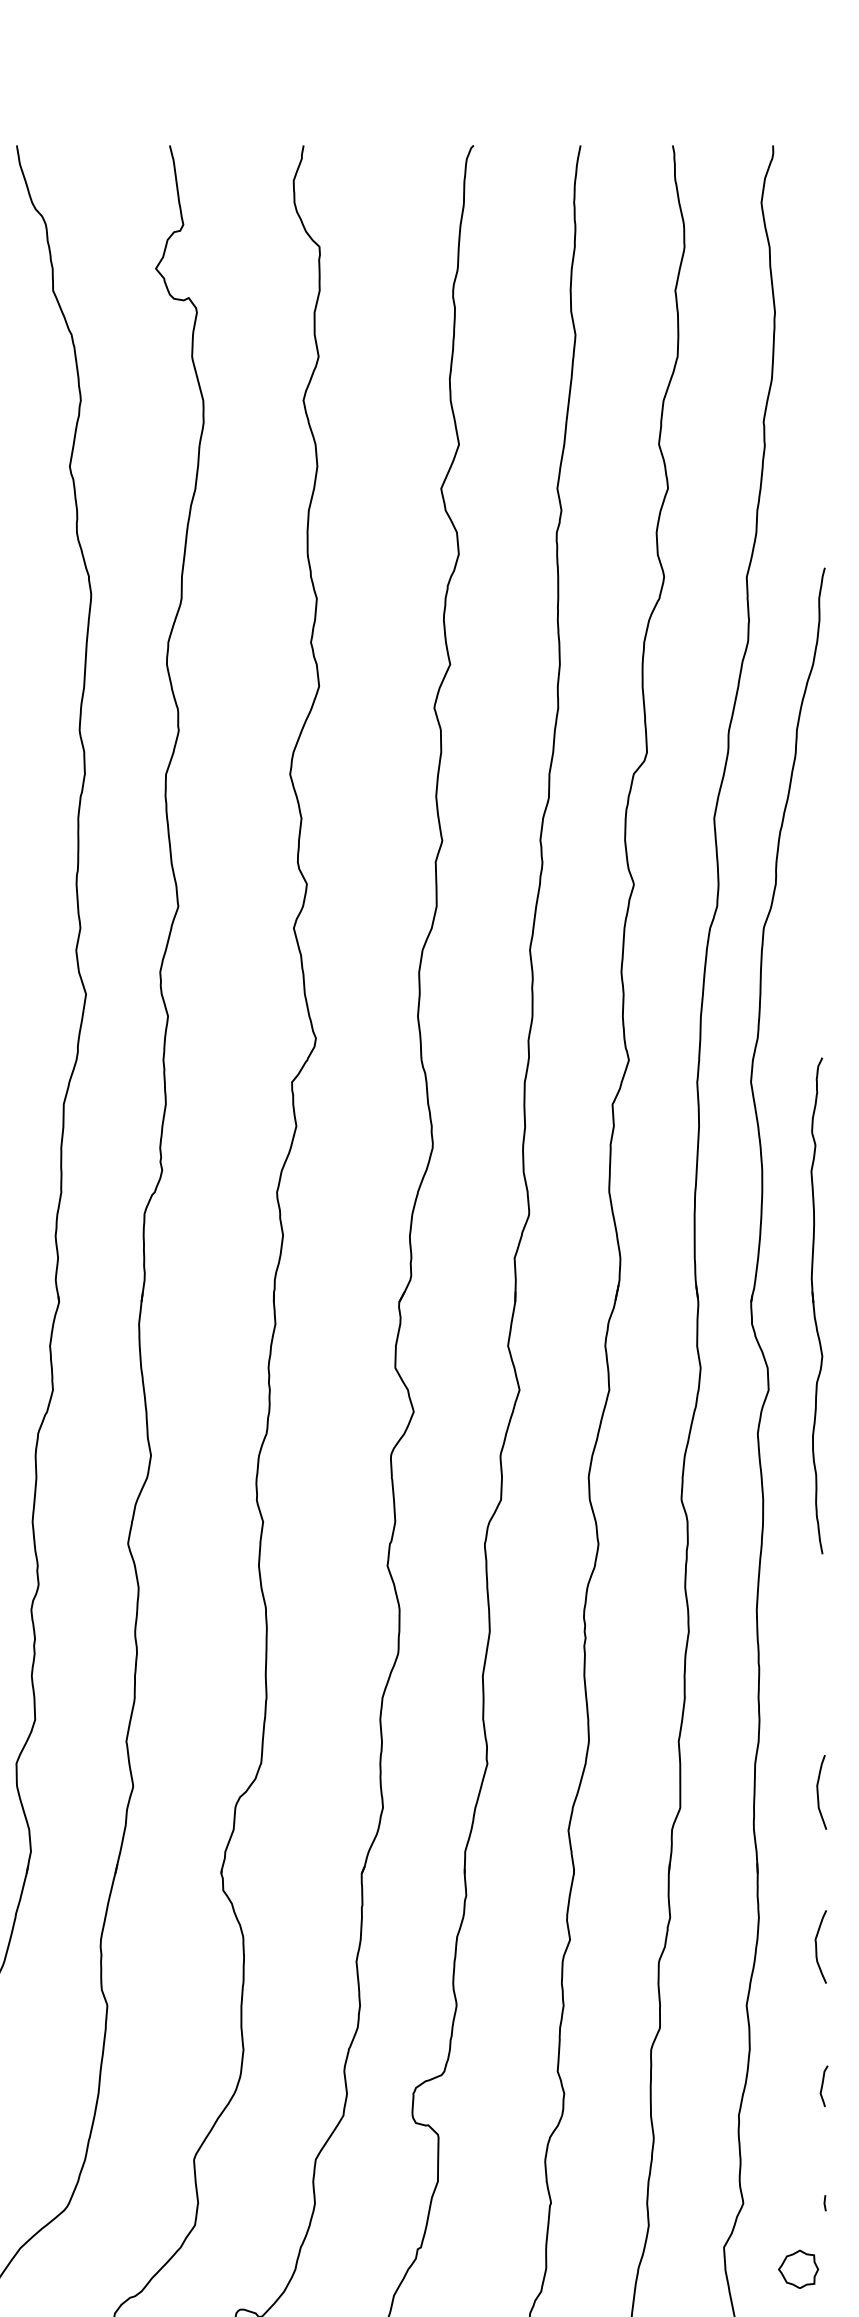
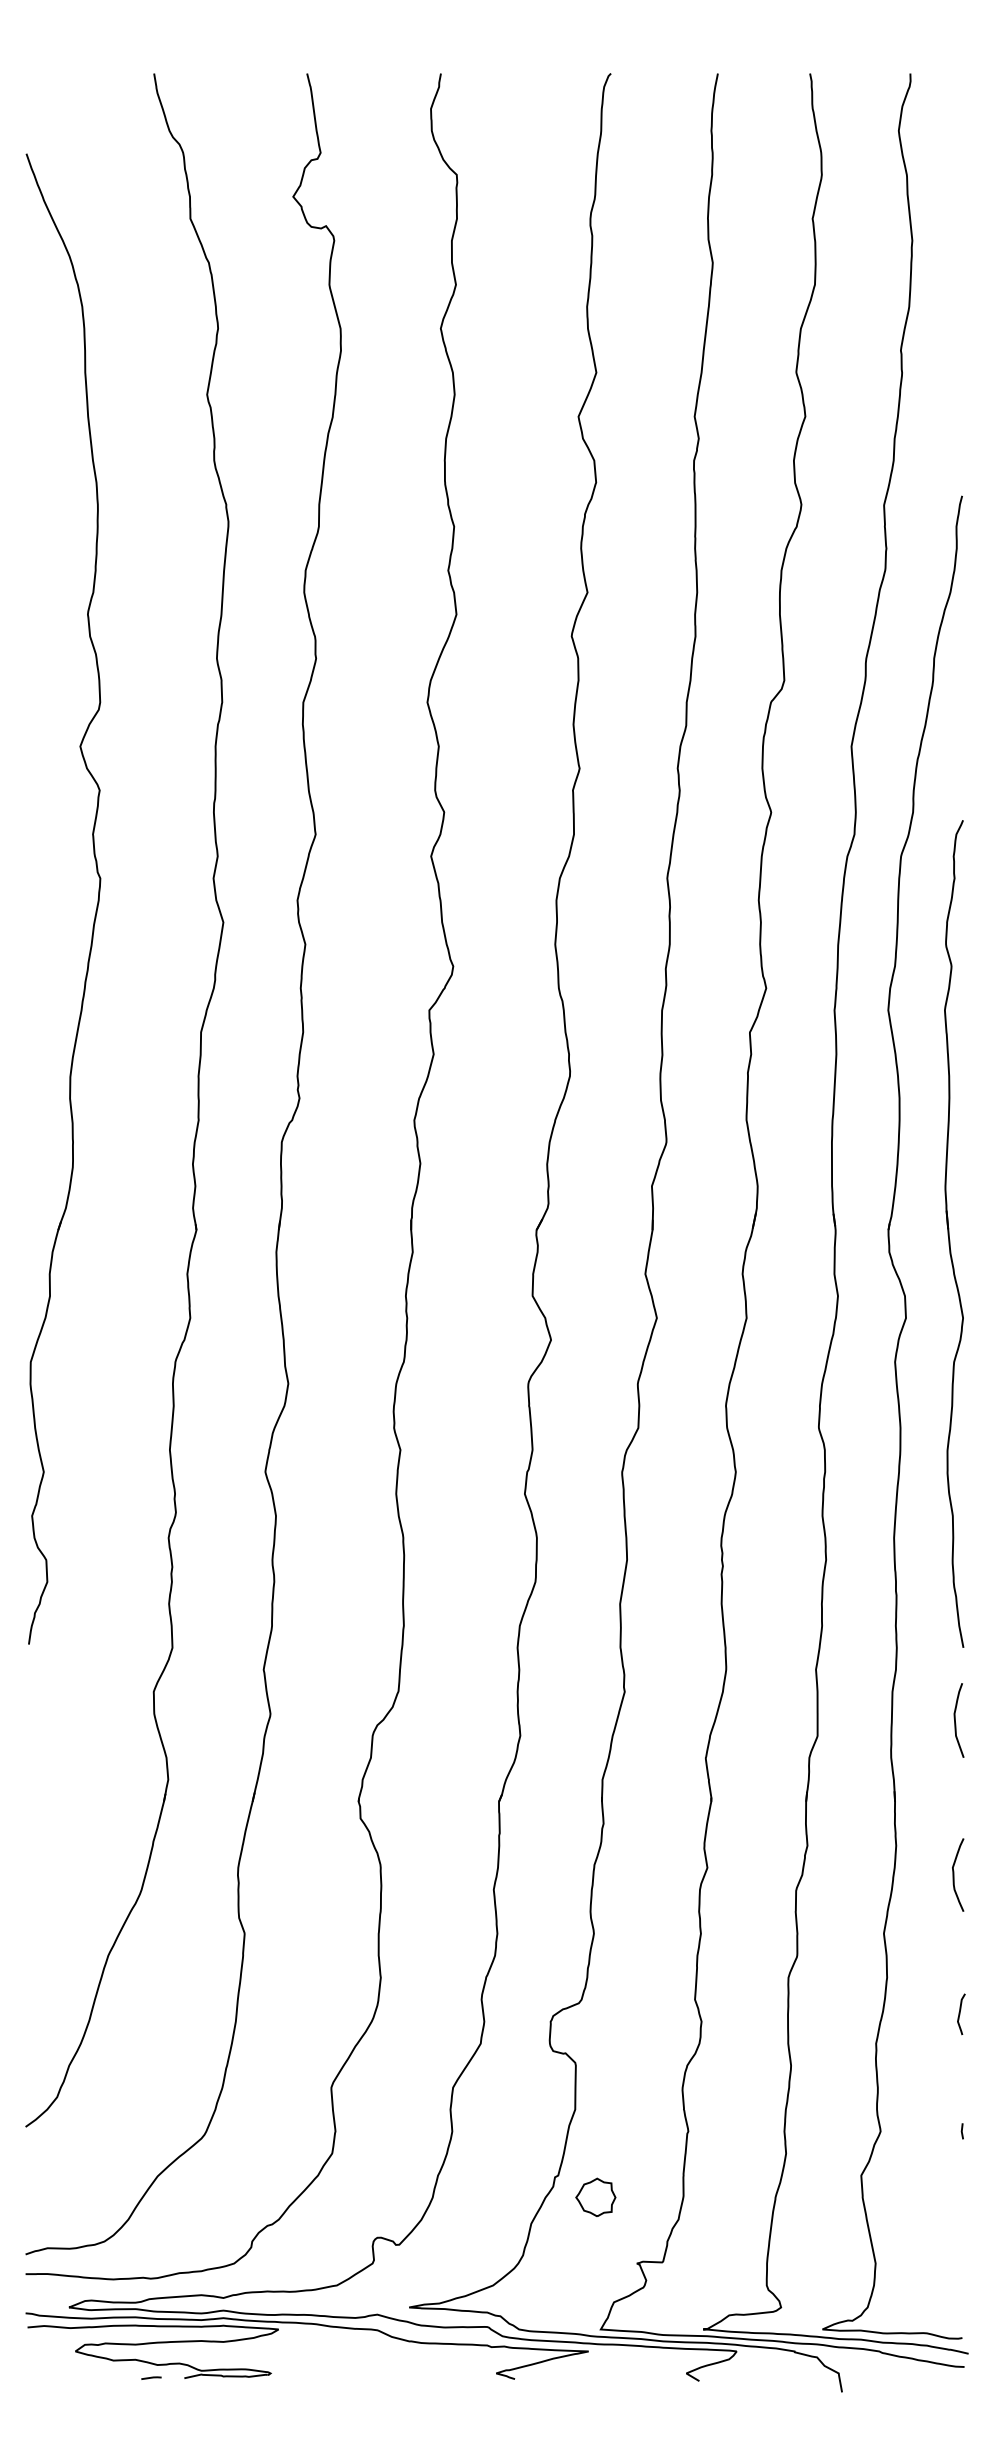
part: (817, 1305) -> (954, 1233), size x1.67
part: (798, 2268) -> (595, 2196), moved

